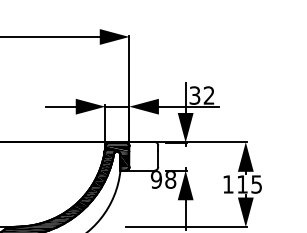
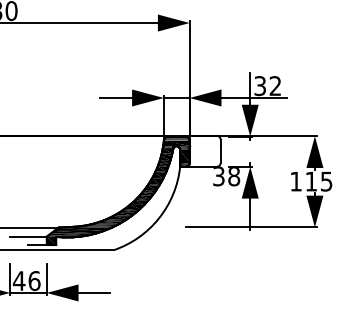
text: (156, 179) -> (218, 176), 98 -> 38

